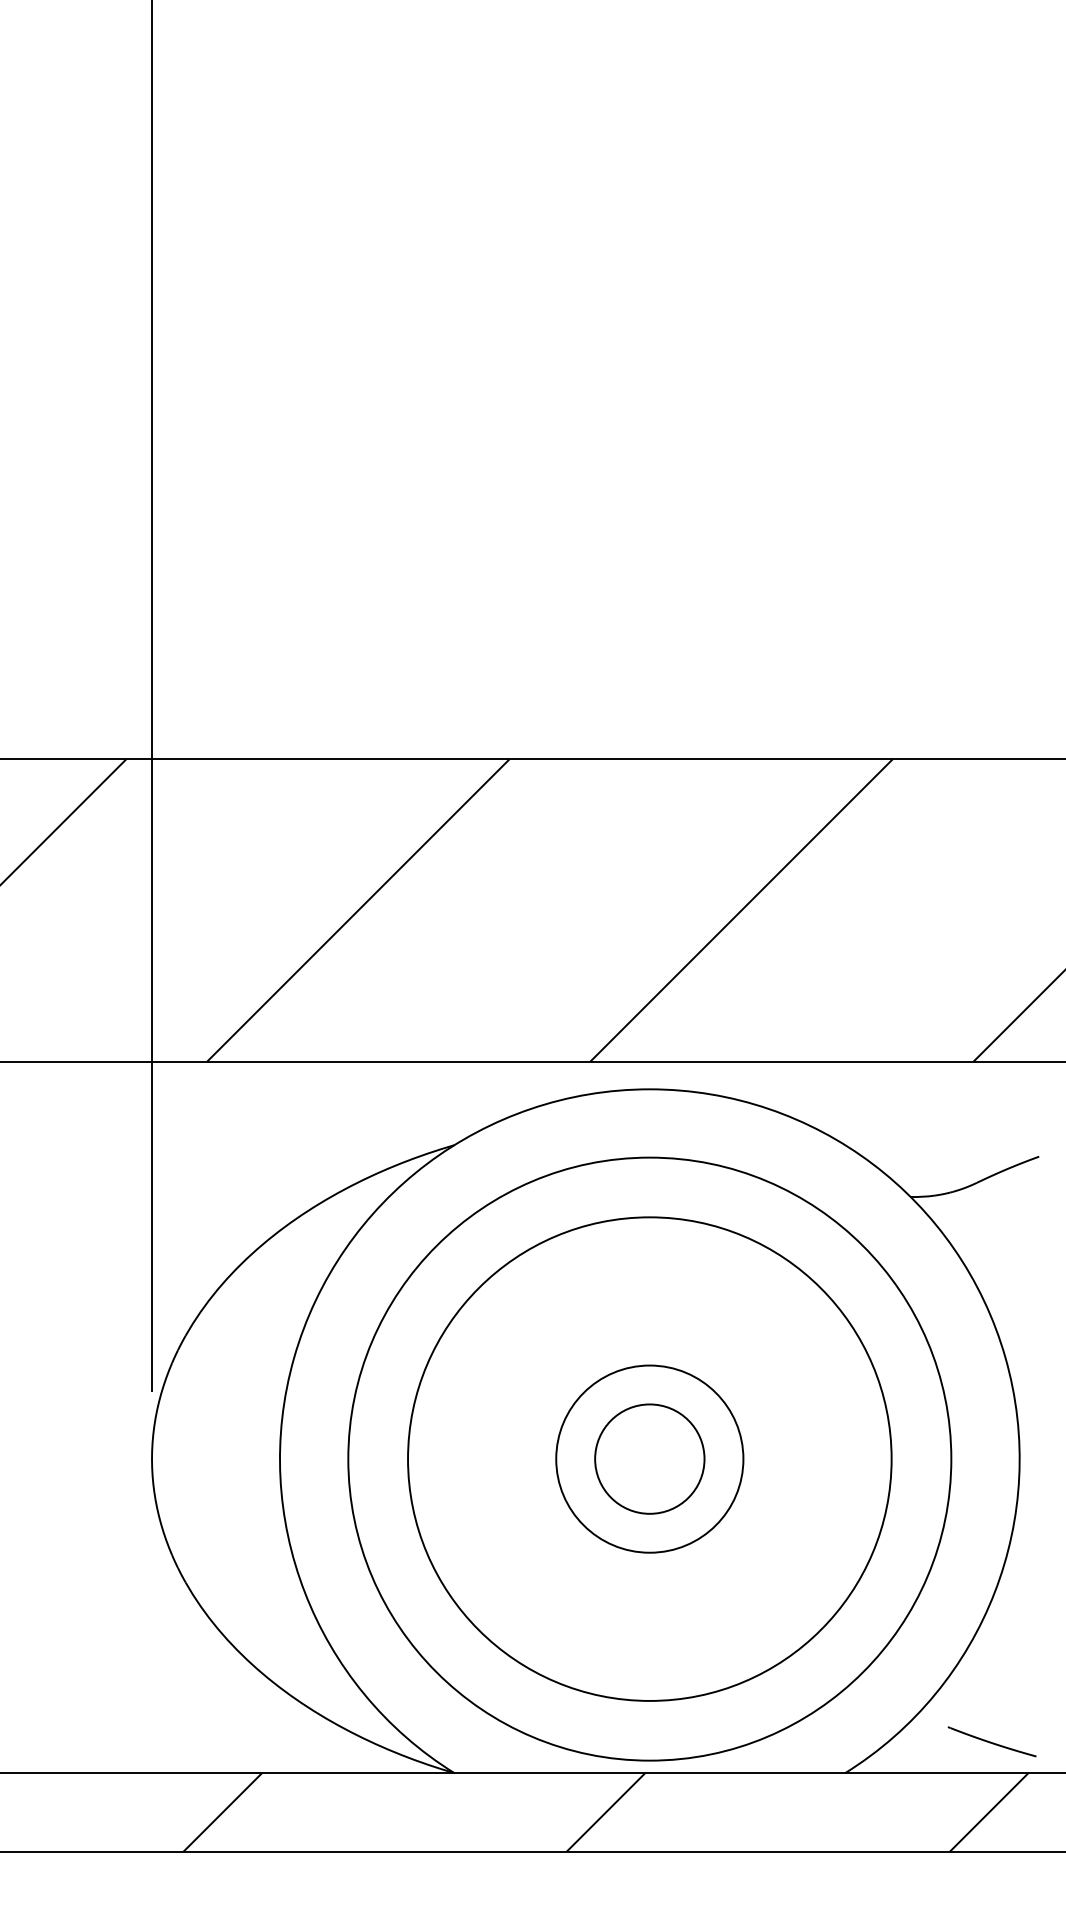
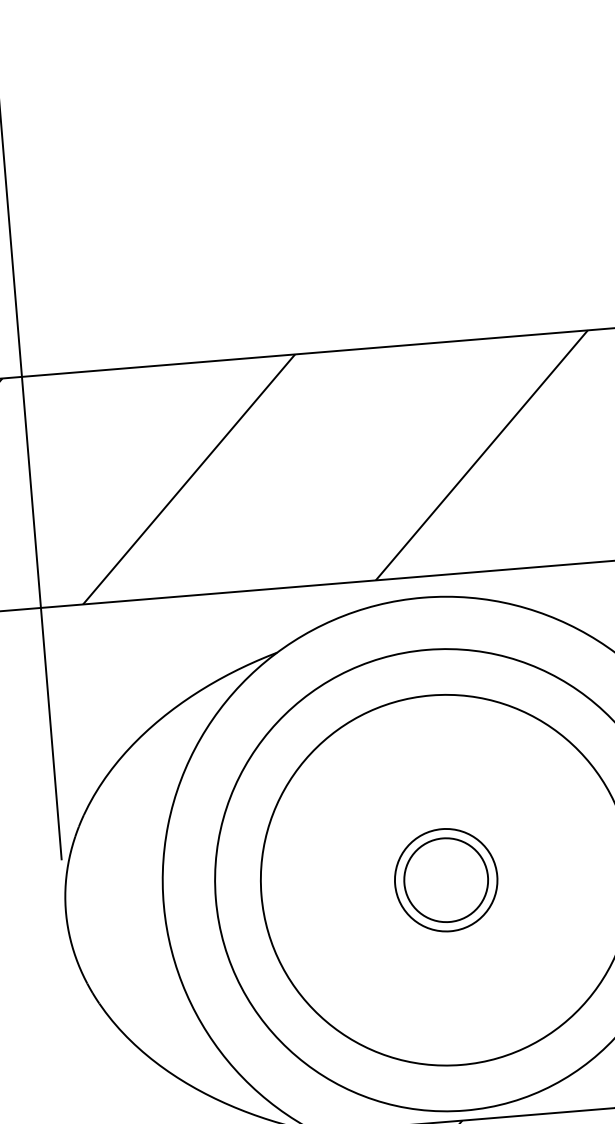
circle: (649, 1458) -> (445, 879), size x0.71

